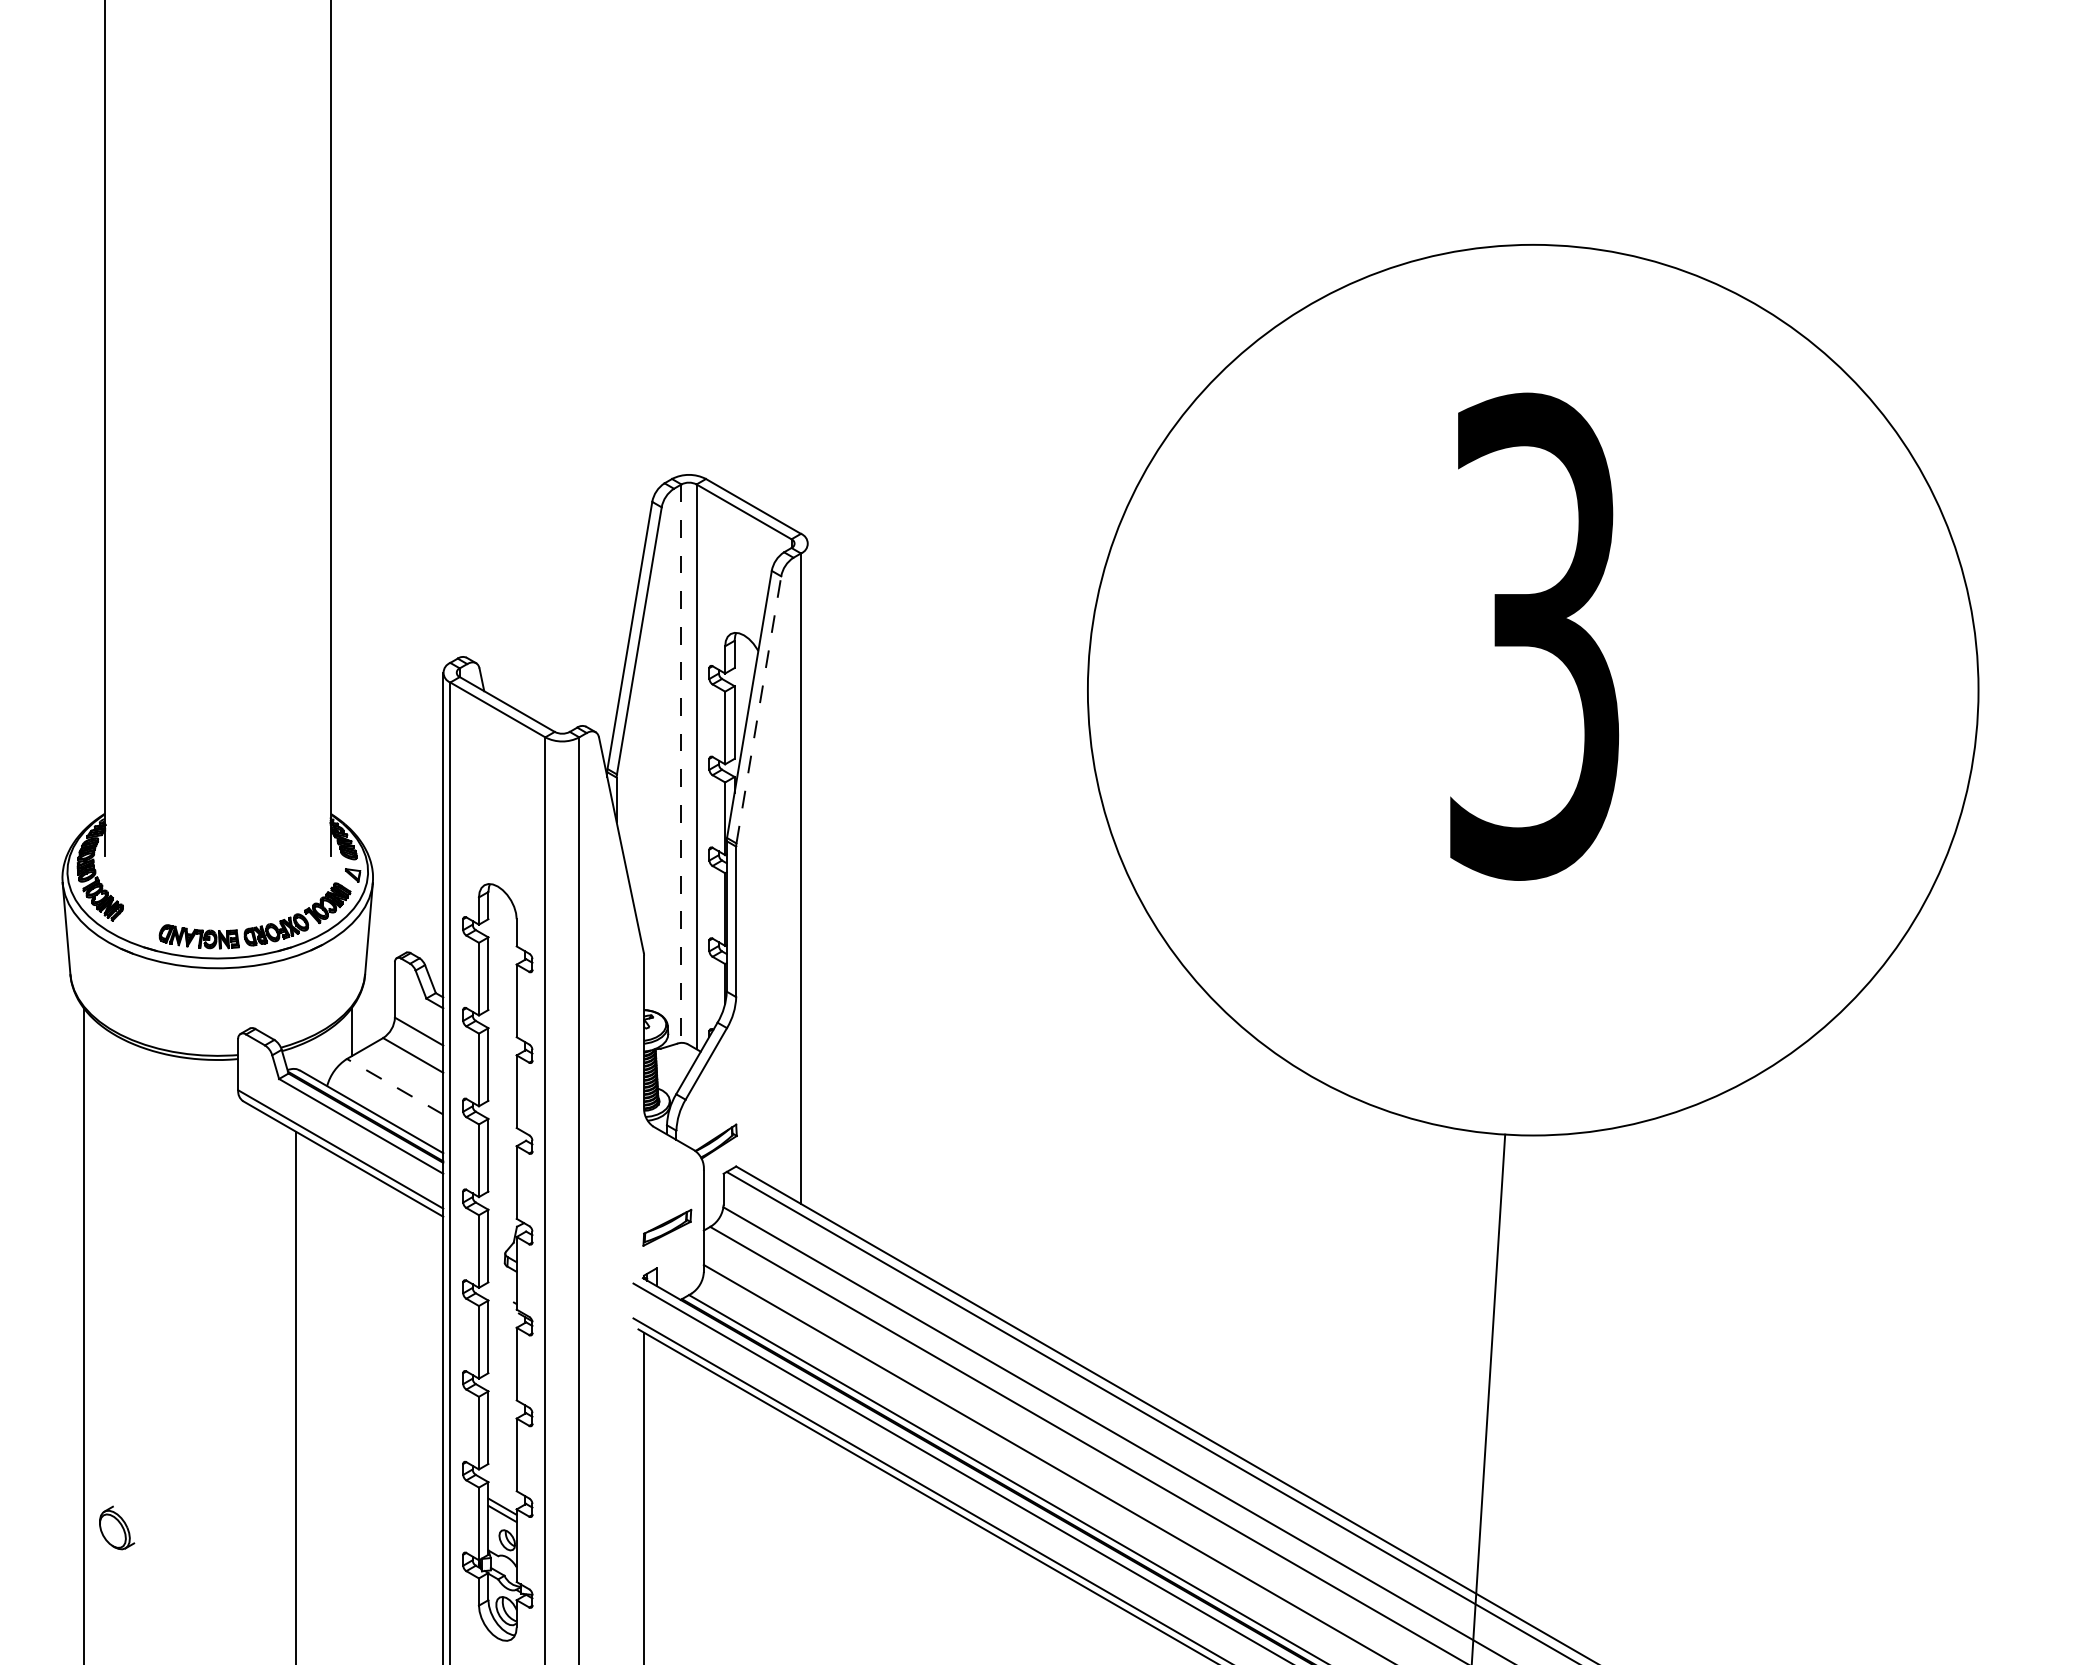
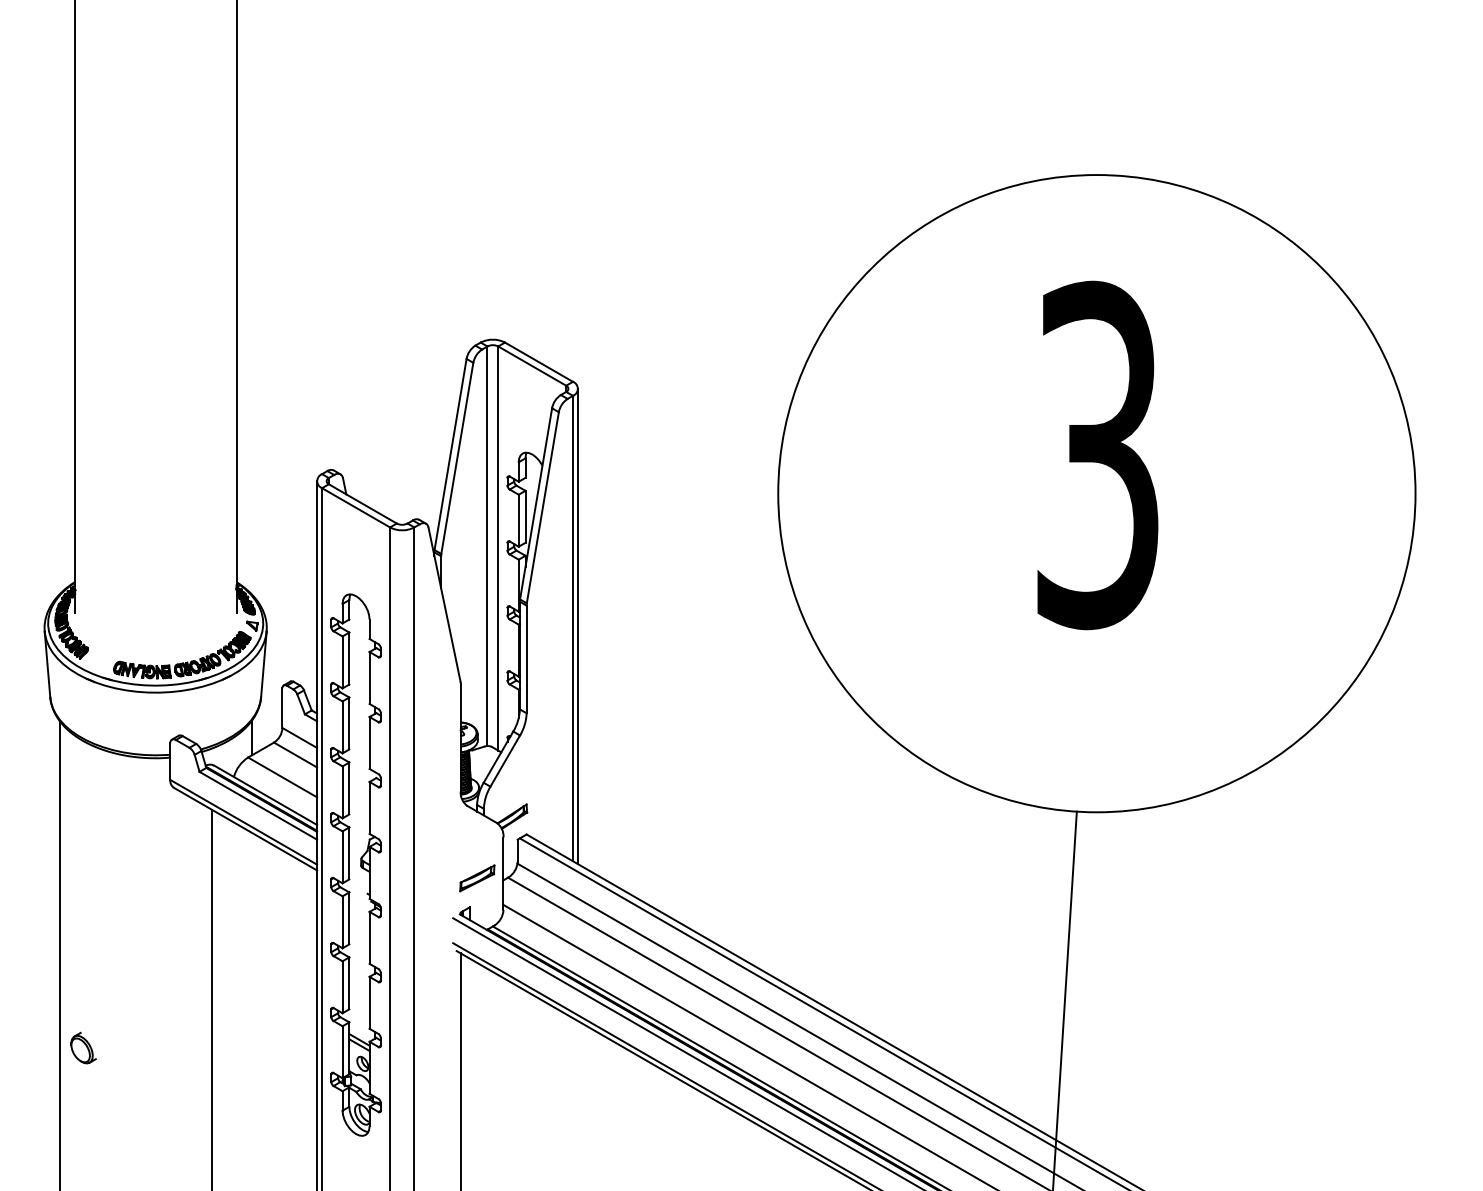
line: (758, 709) -> (542, 507), dashed -> solid
line: (681, 764) -> (487, 546), dashed -> solid
line: (808, 875) -> (578, 626), added
line: (395, 1086) -> (282, 777), dashed -> solid
part: (497, 1261) -> (355, 864), moved
part: (116, 1528) -> (83, 1048), moved

